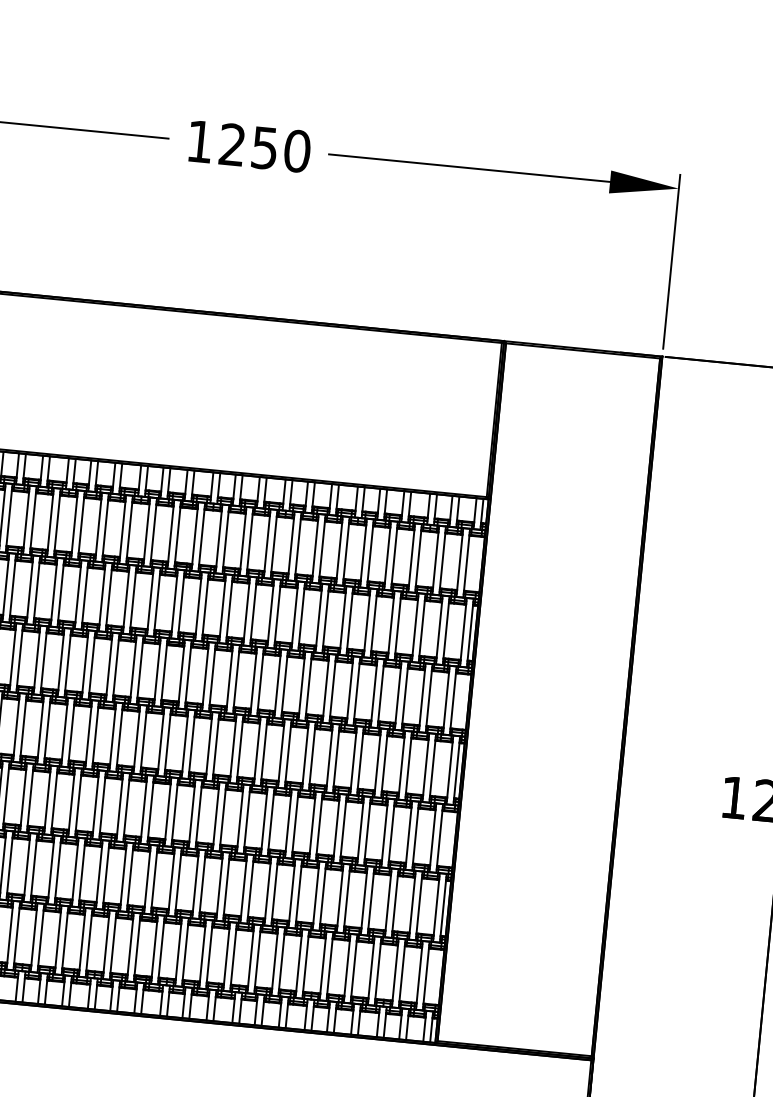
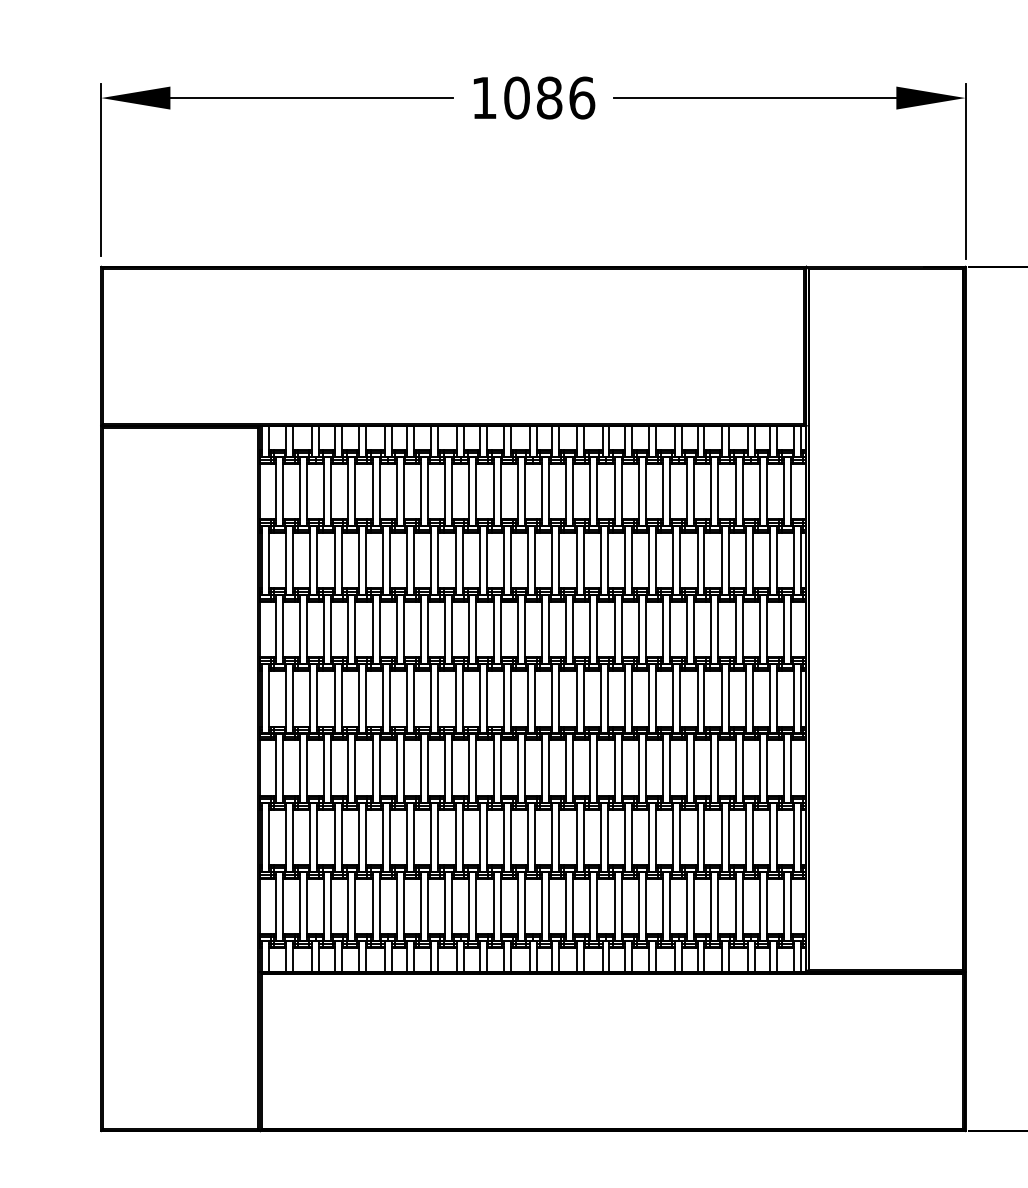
text: (264, 147) -> (549, 97), 1250 -> 1086

